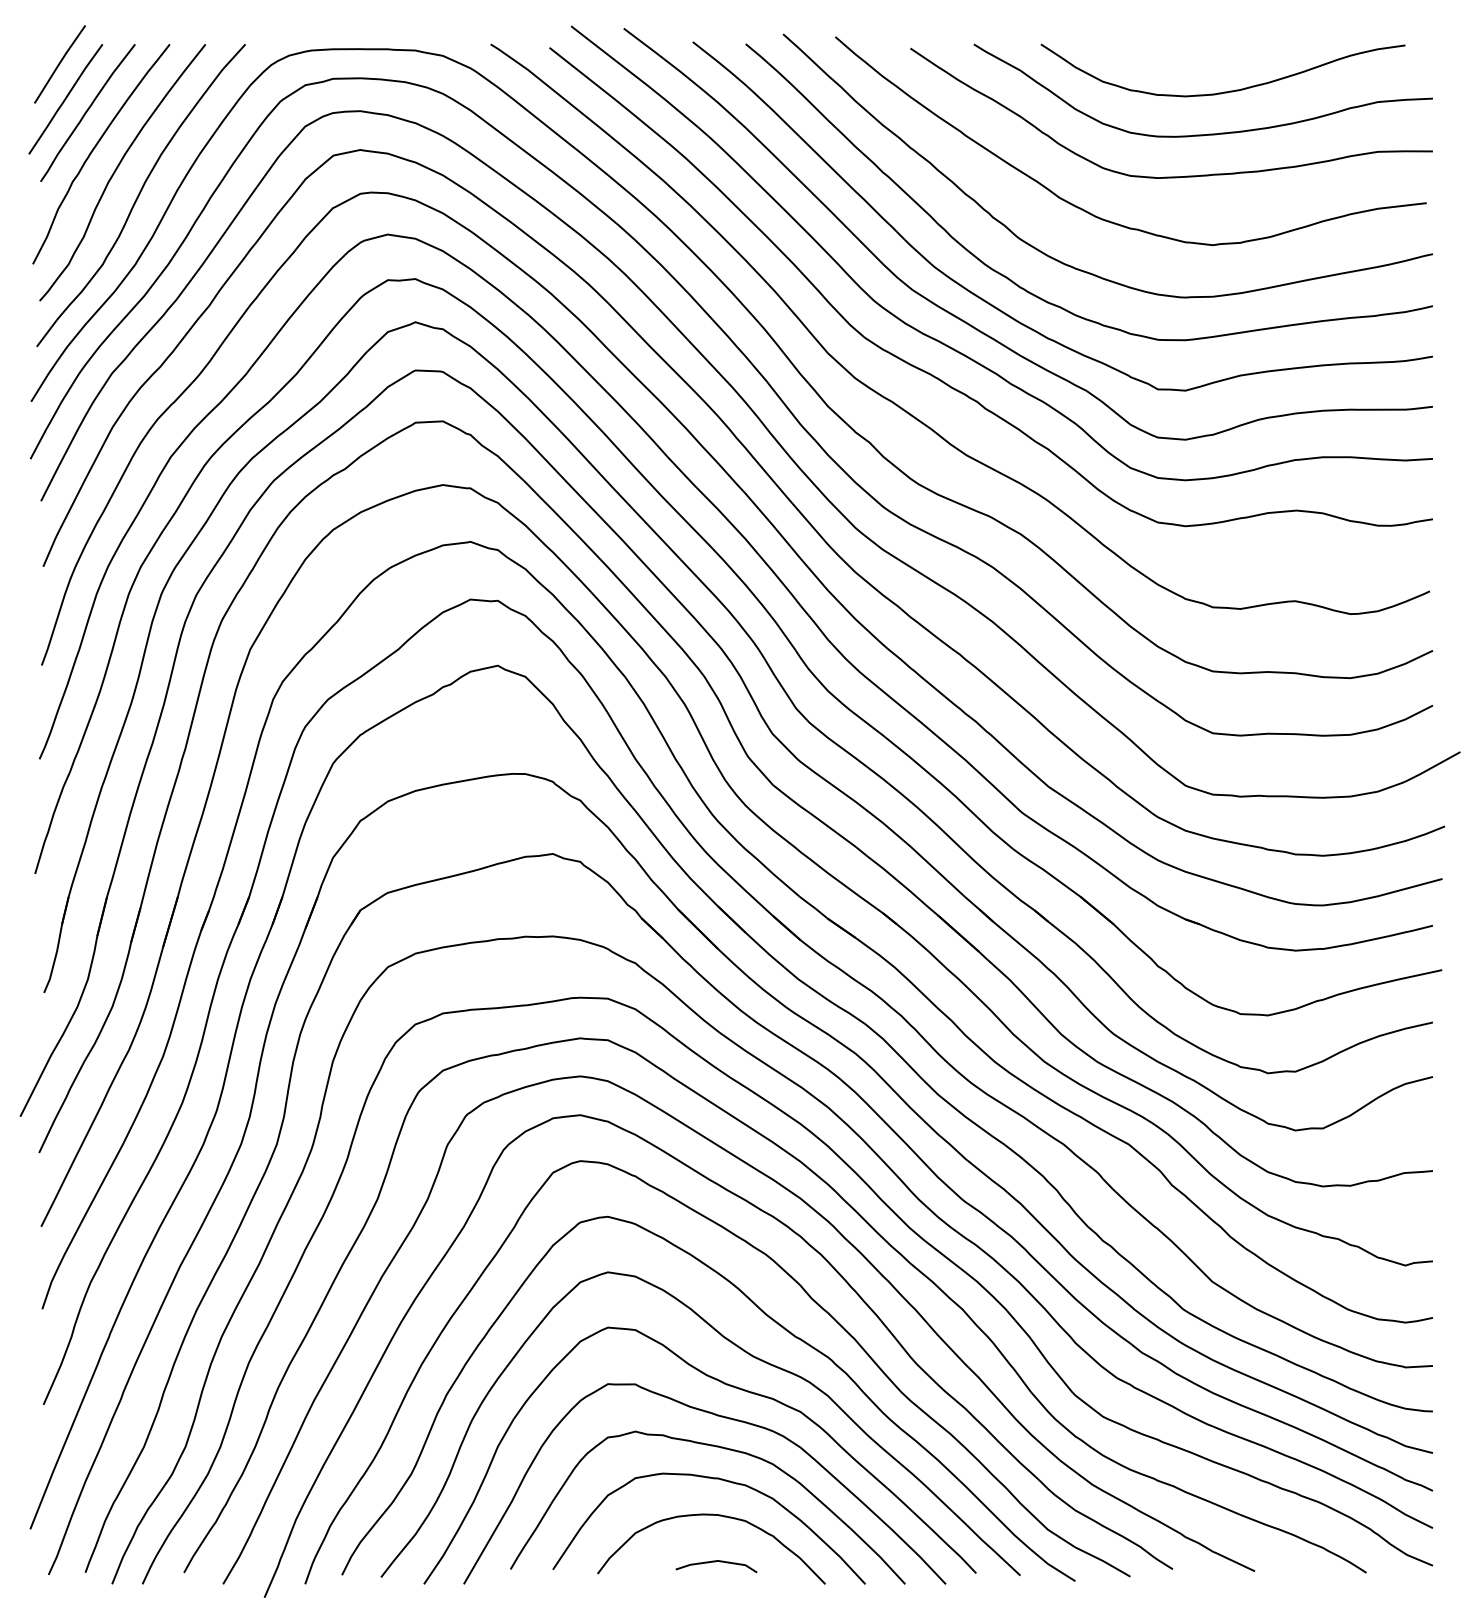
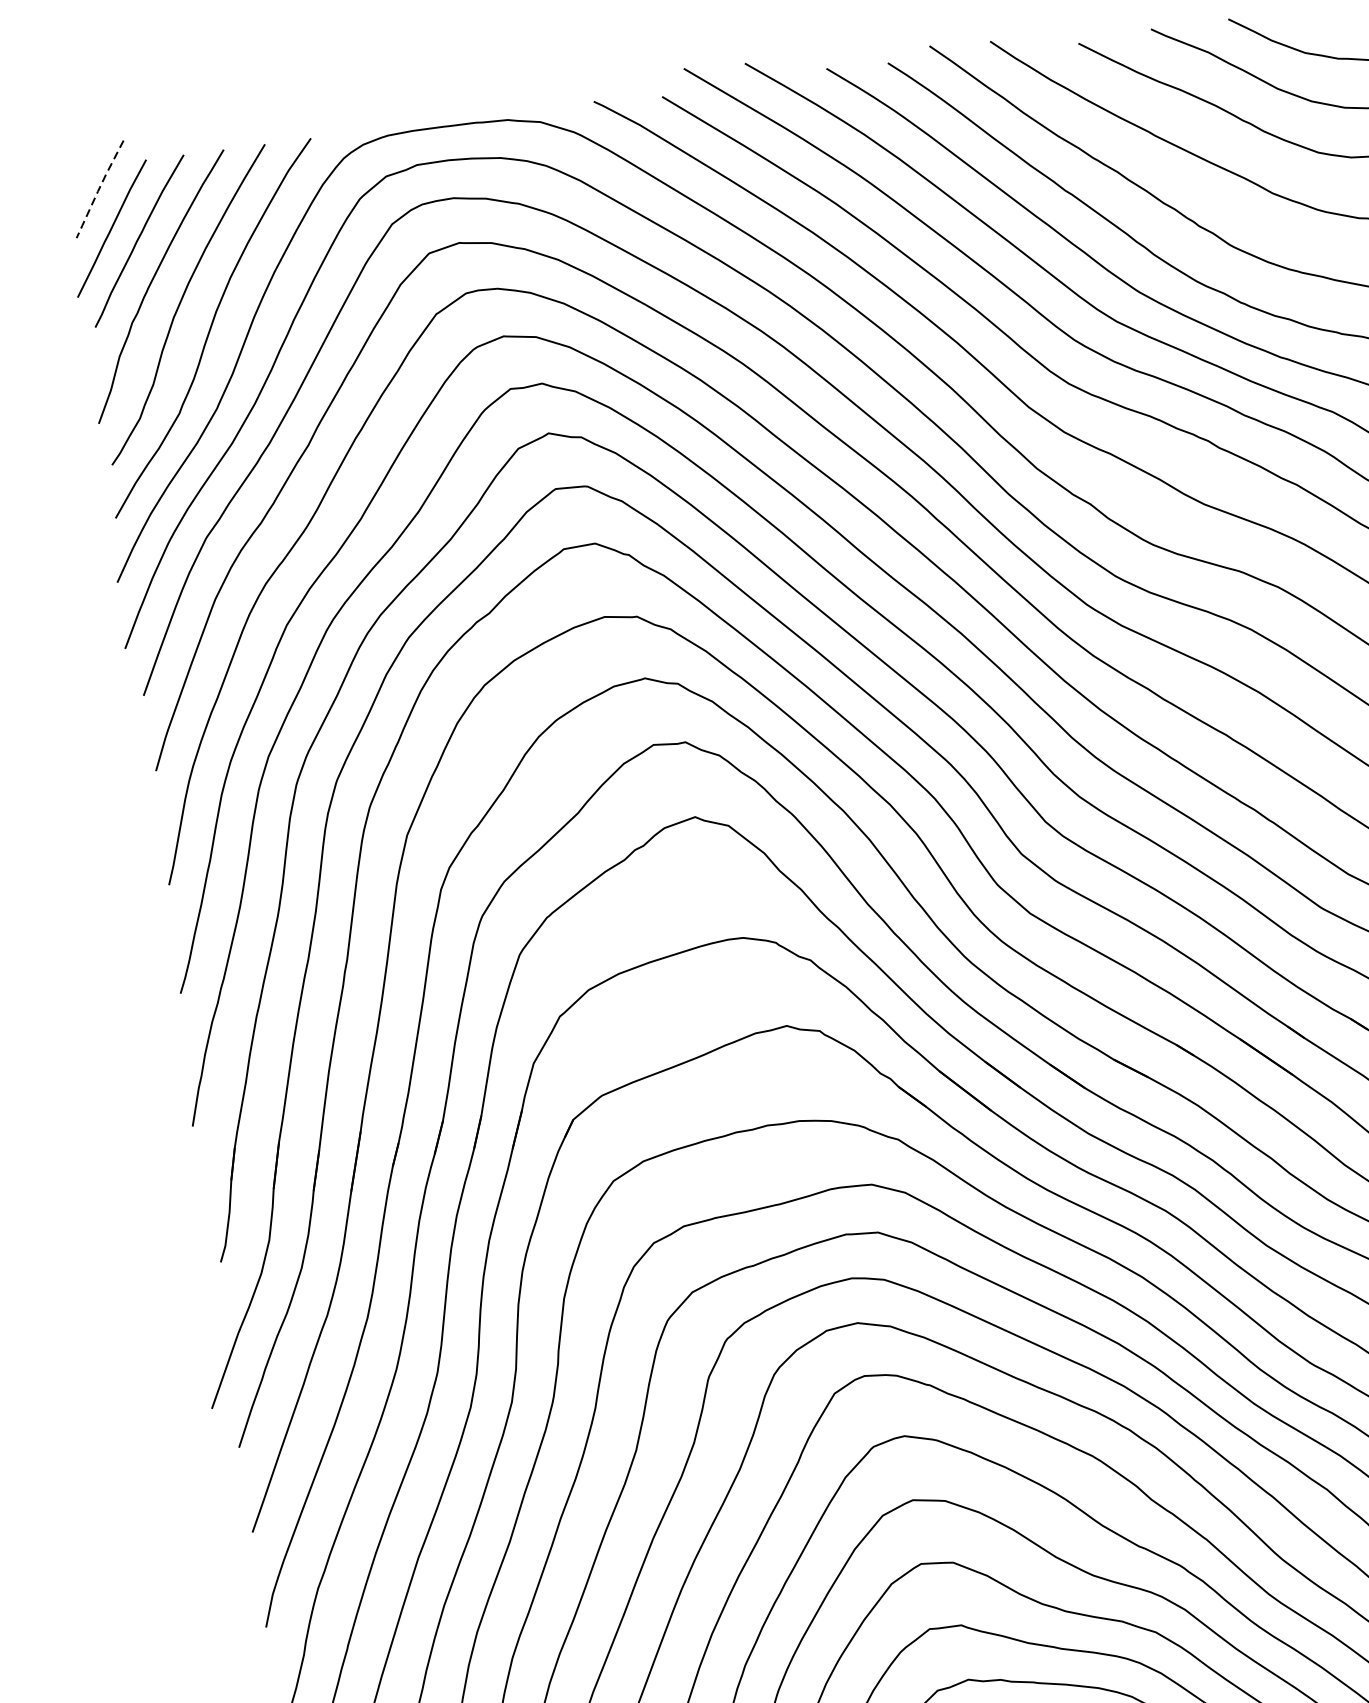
line: (59, 64) -> (99, 189), solid -> dashed

